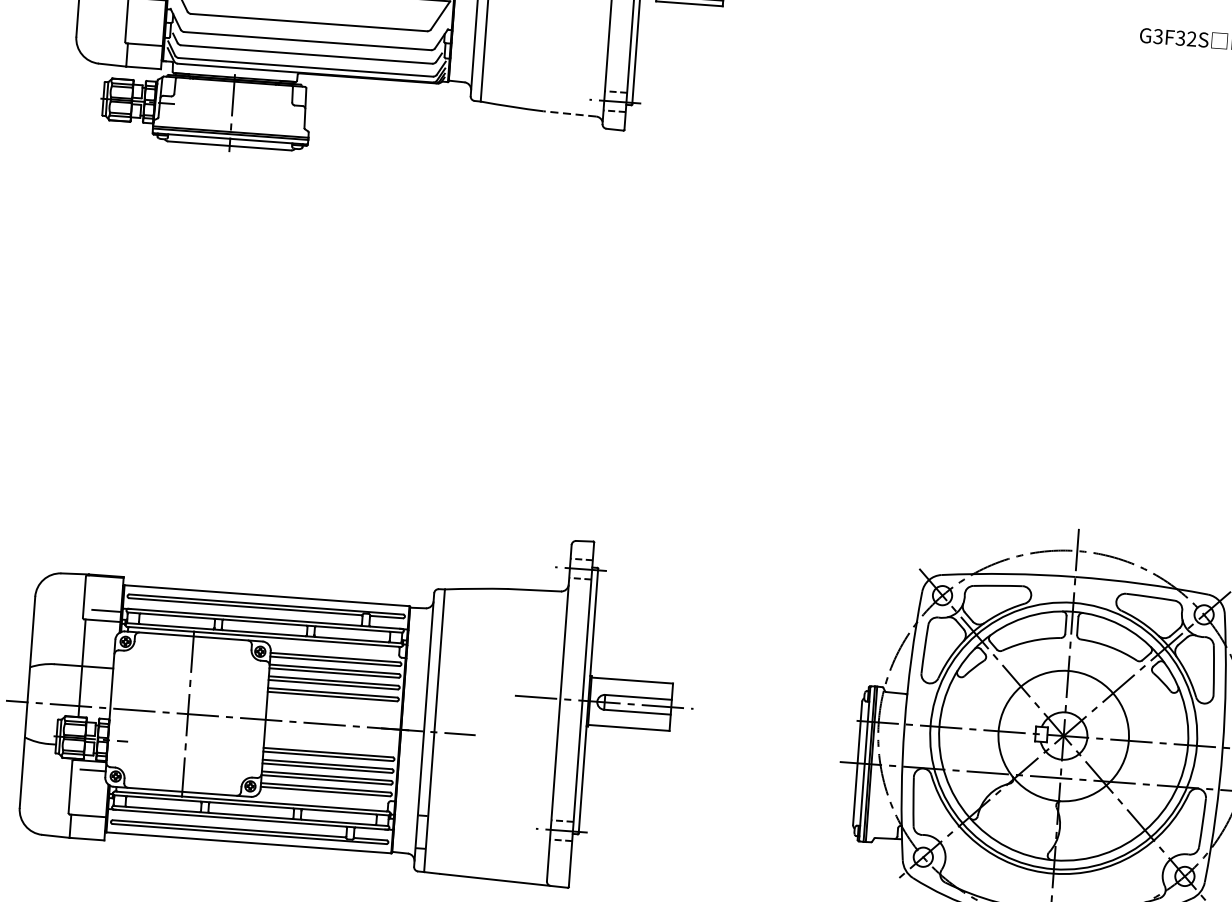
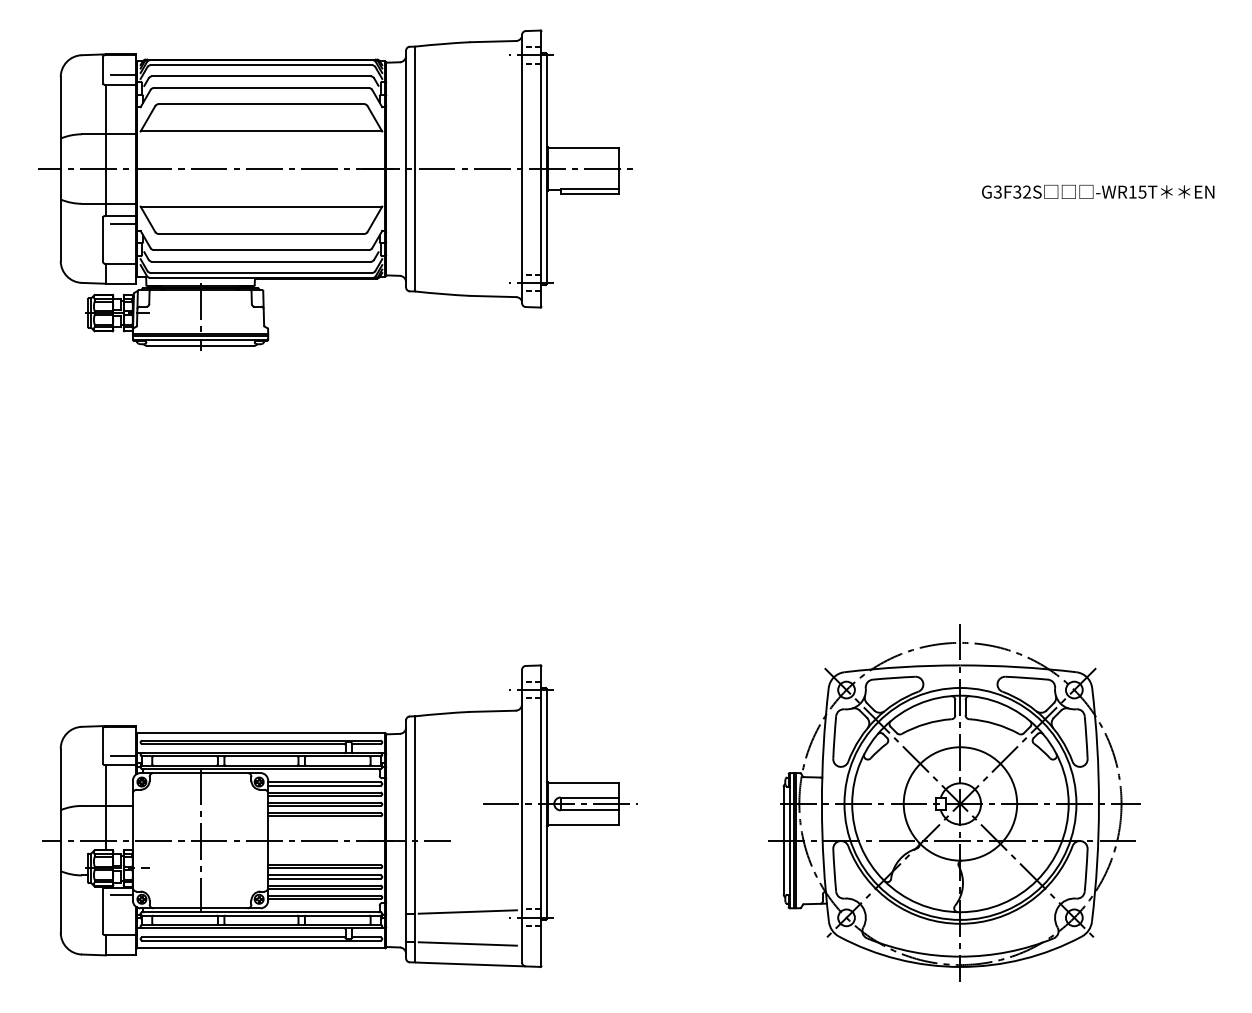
line: (570, 113) -> (493, 296), dashed -> solid
line: (488, 817) -> (467, 911), added
line: (485, 854) -> (467, 943), added

